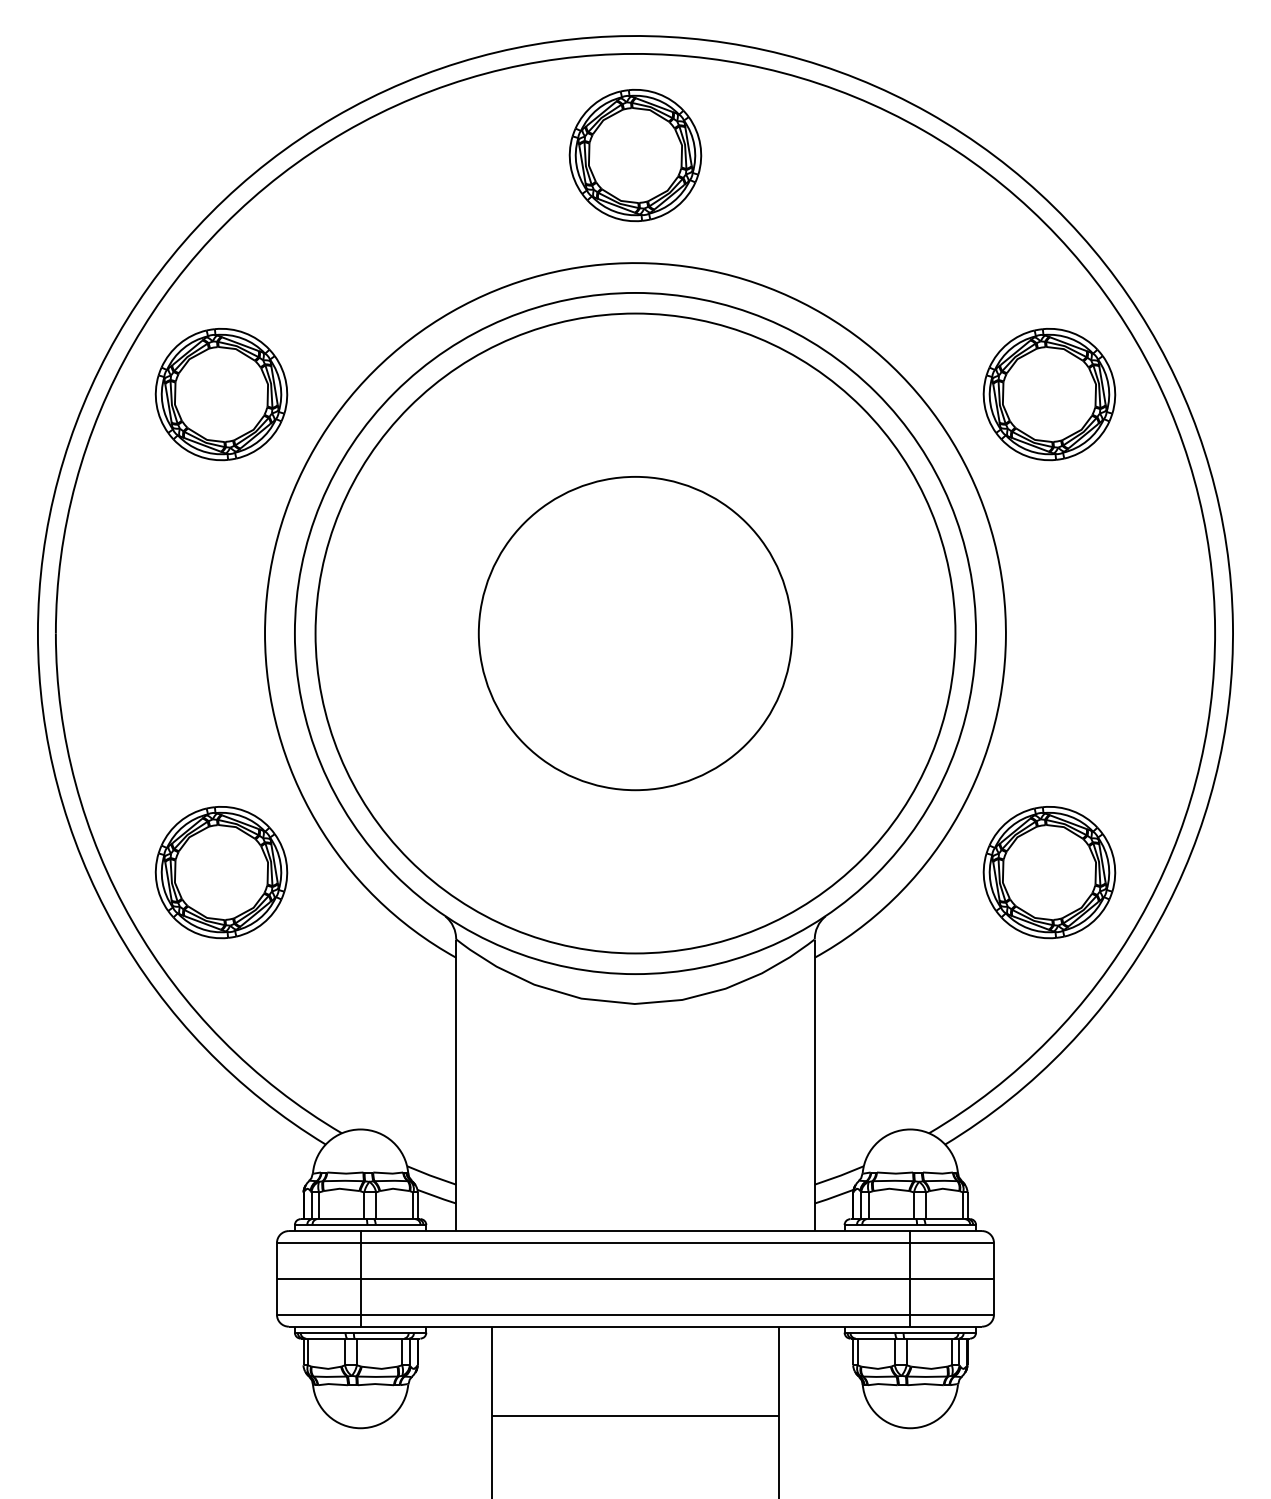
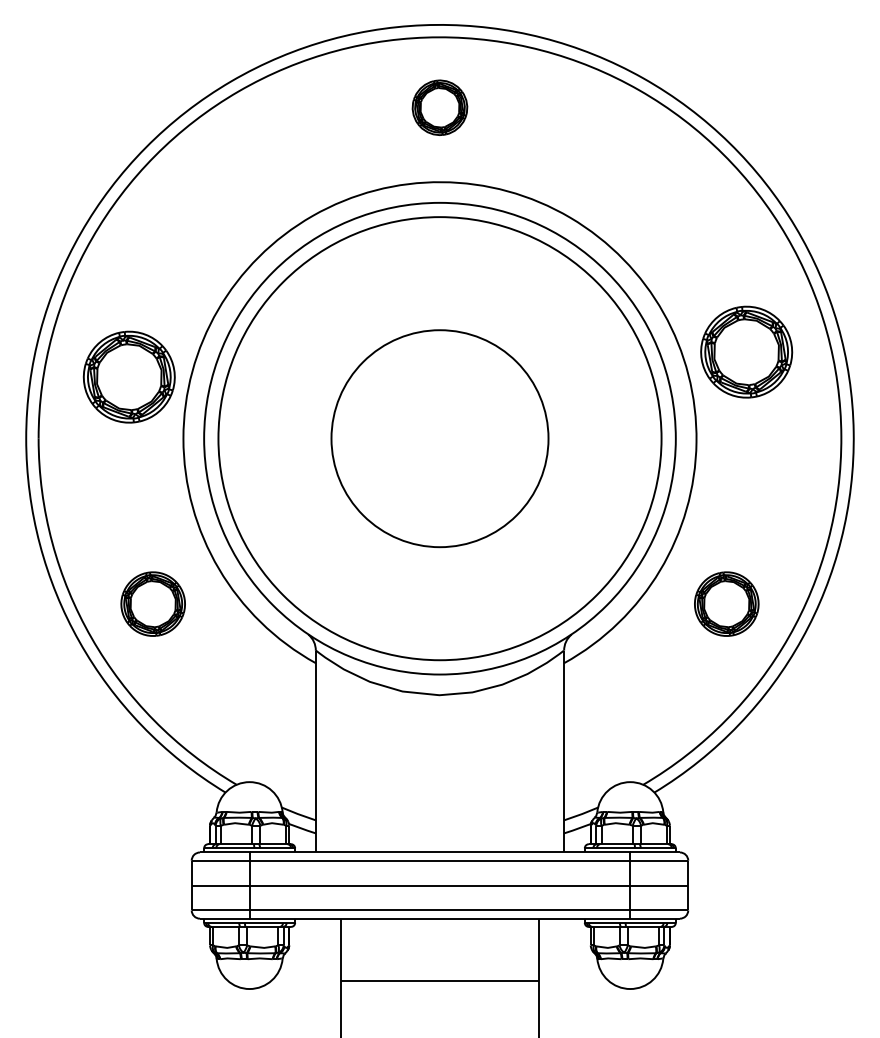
part: (634, 155) -> (439, 107), size x0.6
part: (220, 393) -> (128, 376), moved
part: (1049, 393) -> (746, 351), moved
part: (220, 871) -> (152, 603), size x0.7
part: (1049, 871) -> (726, 603), size x0.7

